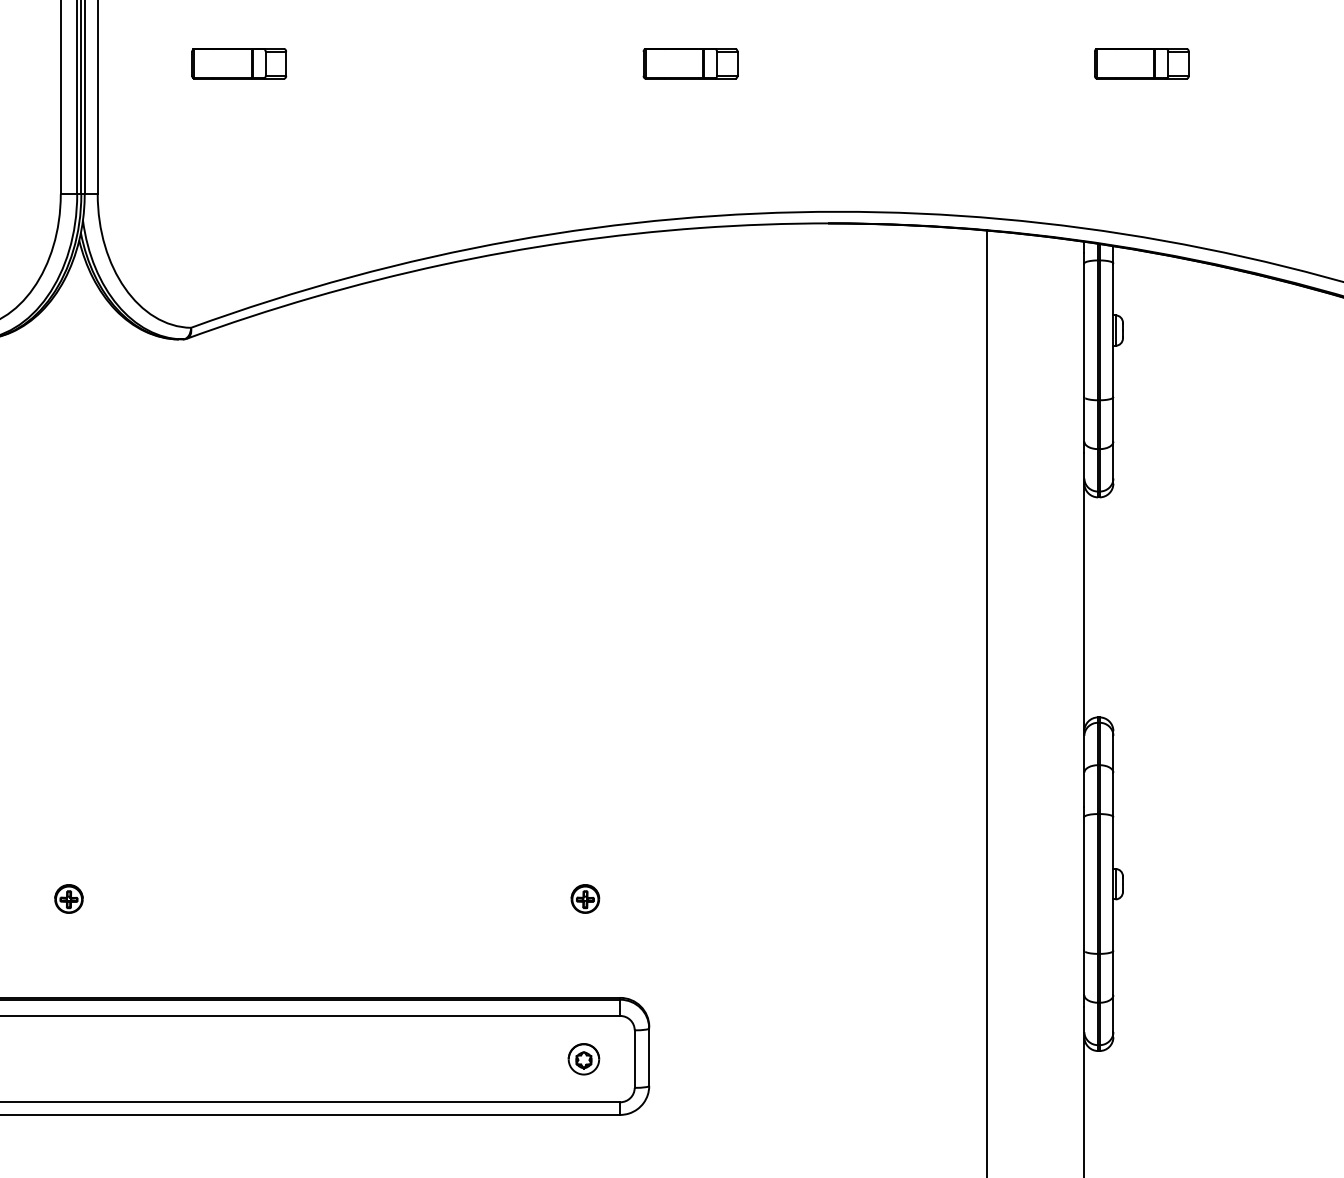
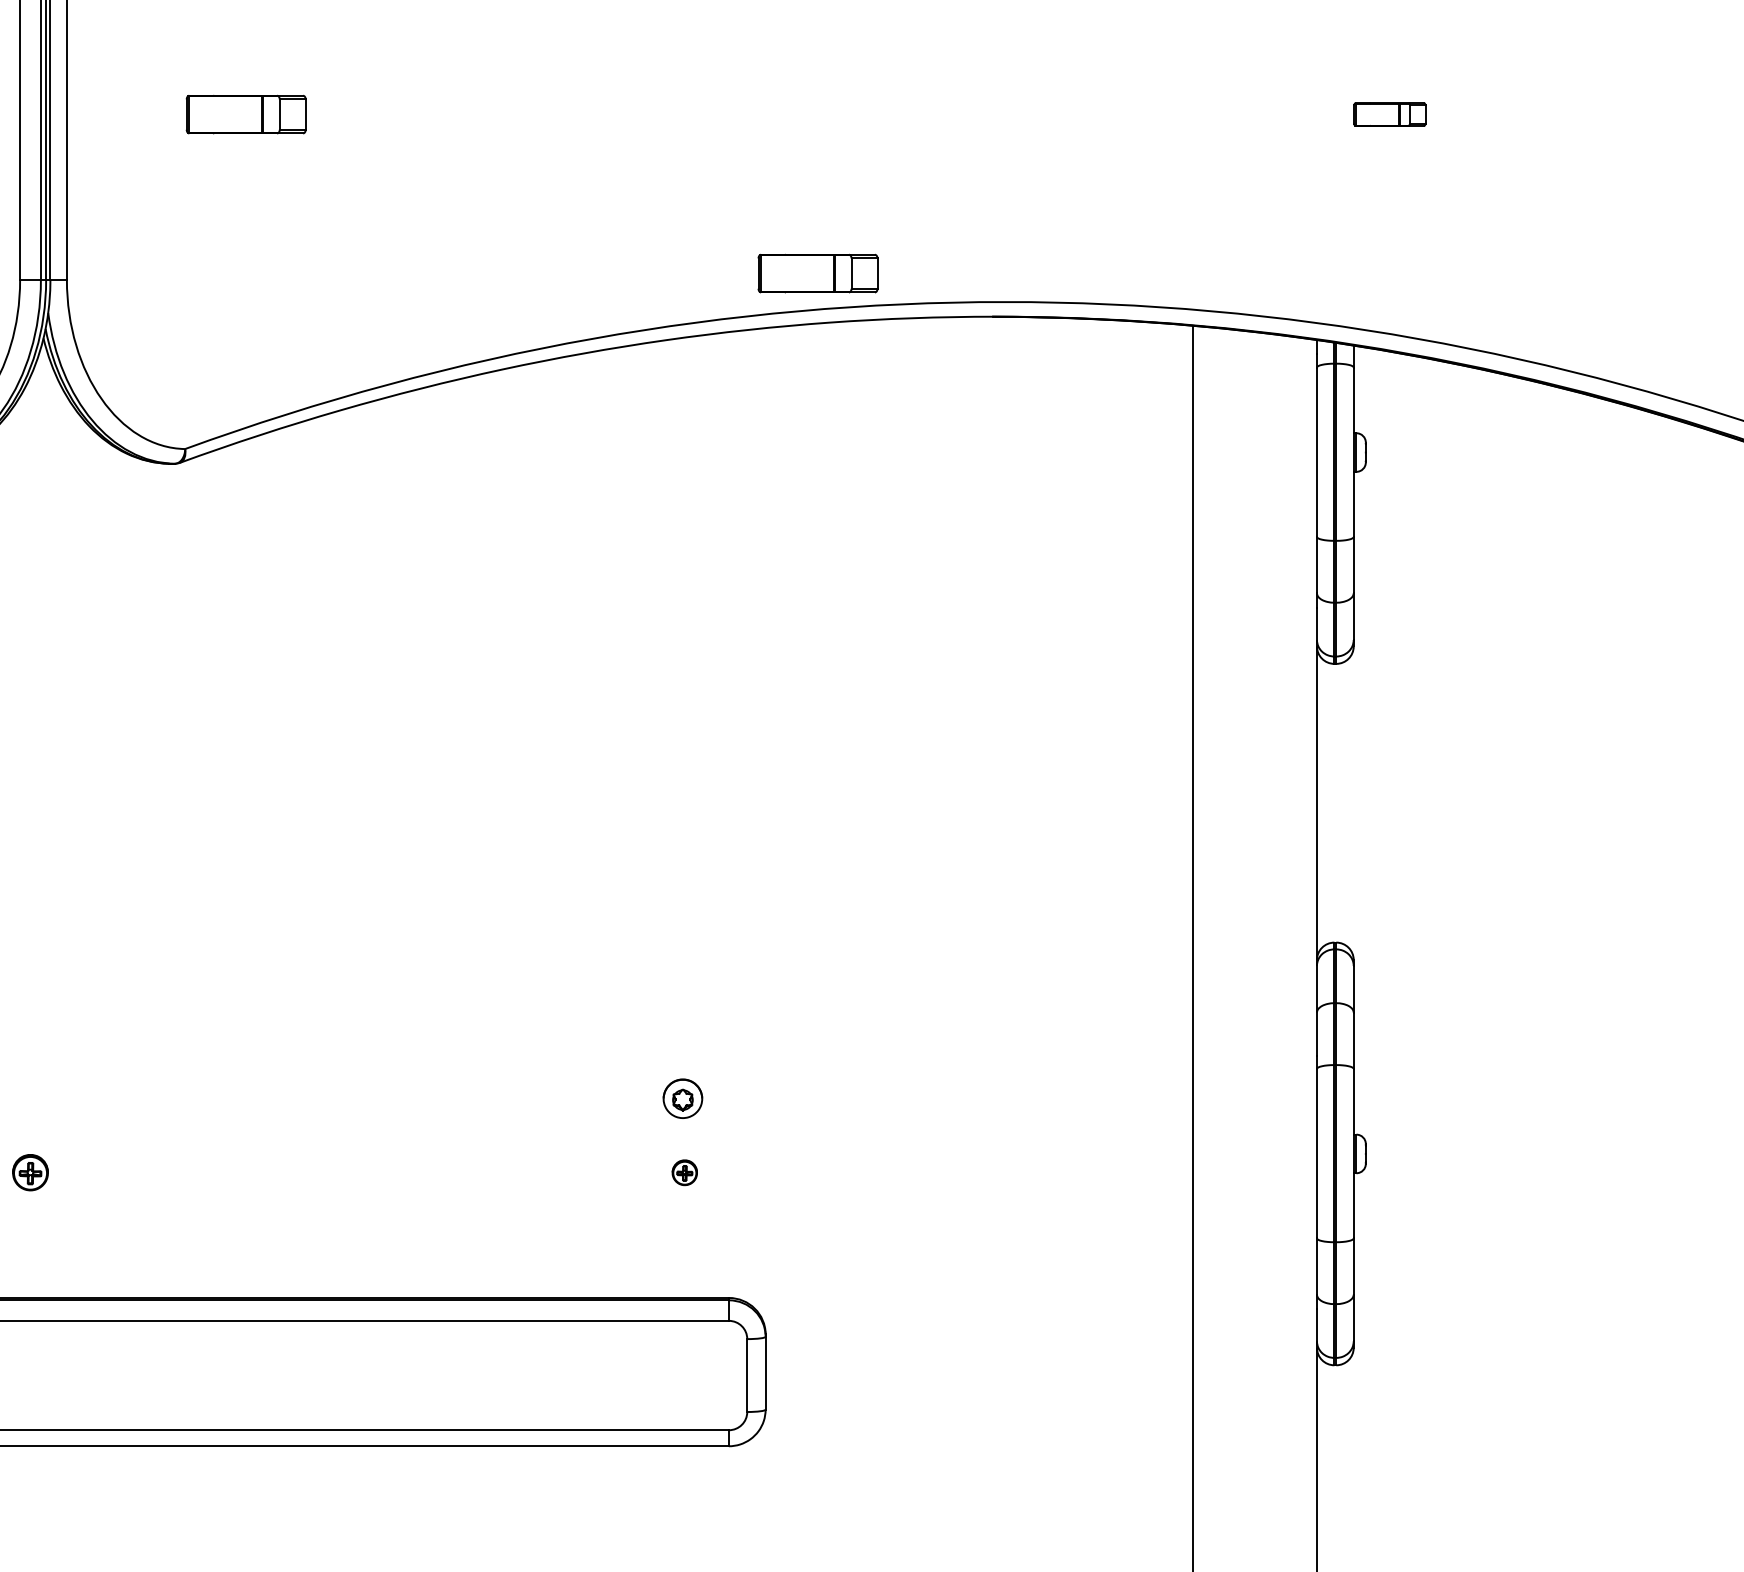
part: (690, 63) -> (817, 273), moved
part: (1141, 63) -> (1389, 114), size x0.6
part: (585, 898) -> (684, 1172), size x0.7
part: (583, 1059) -> (682, 1098), moved

